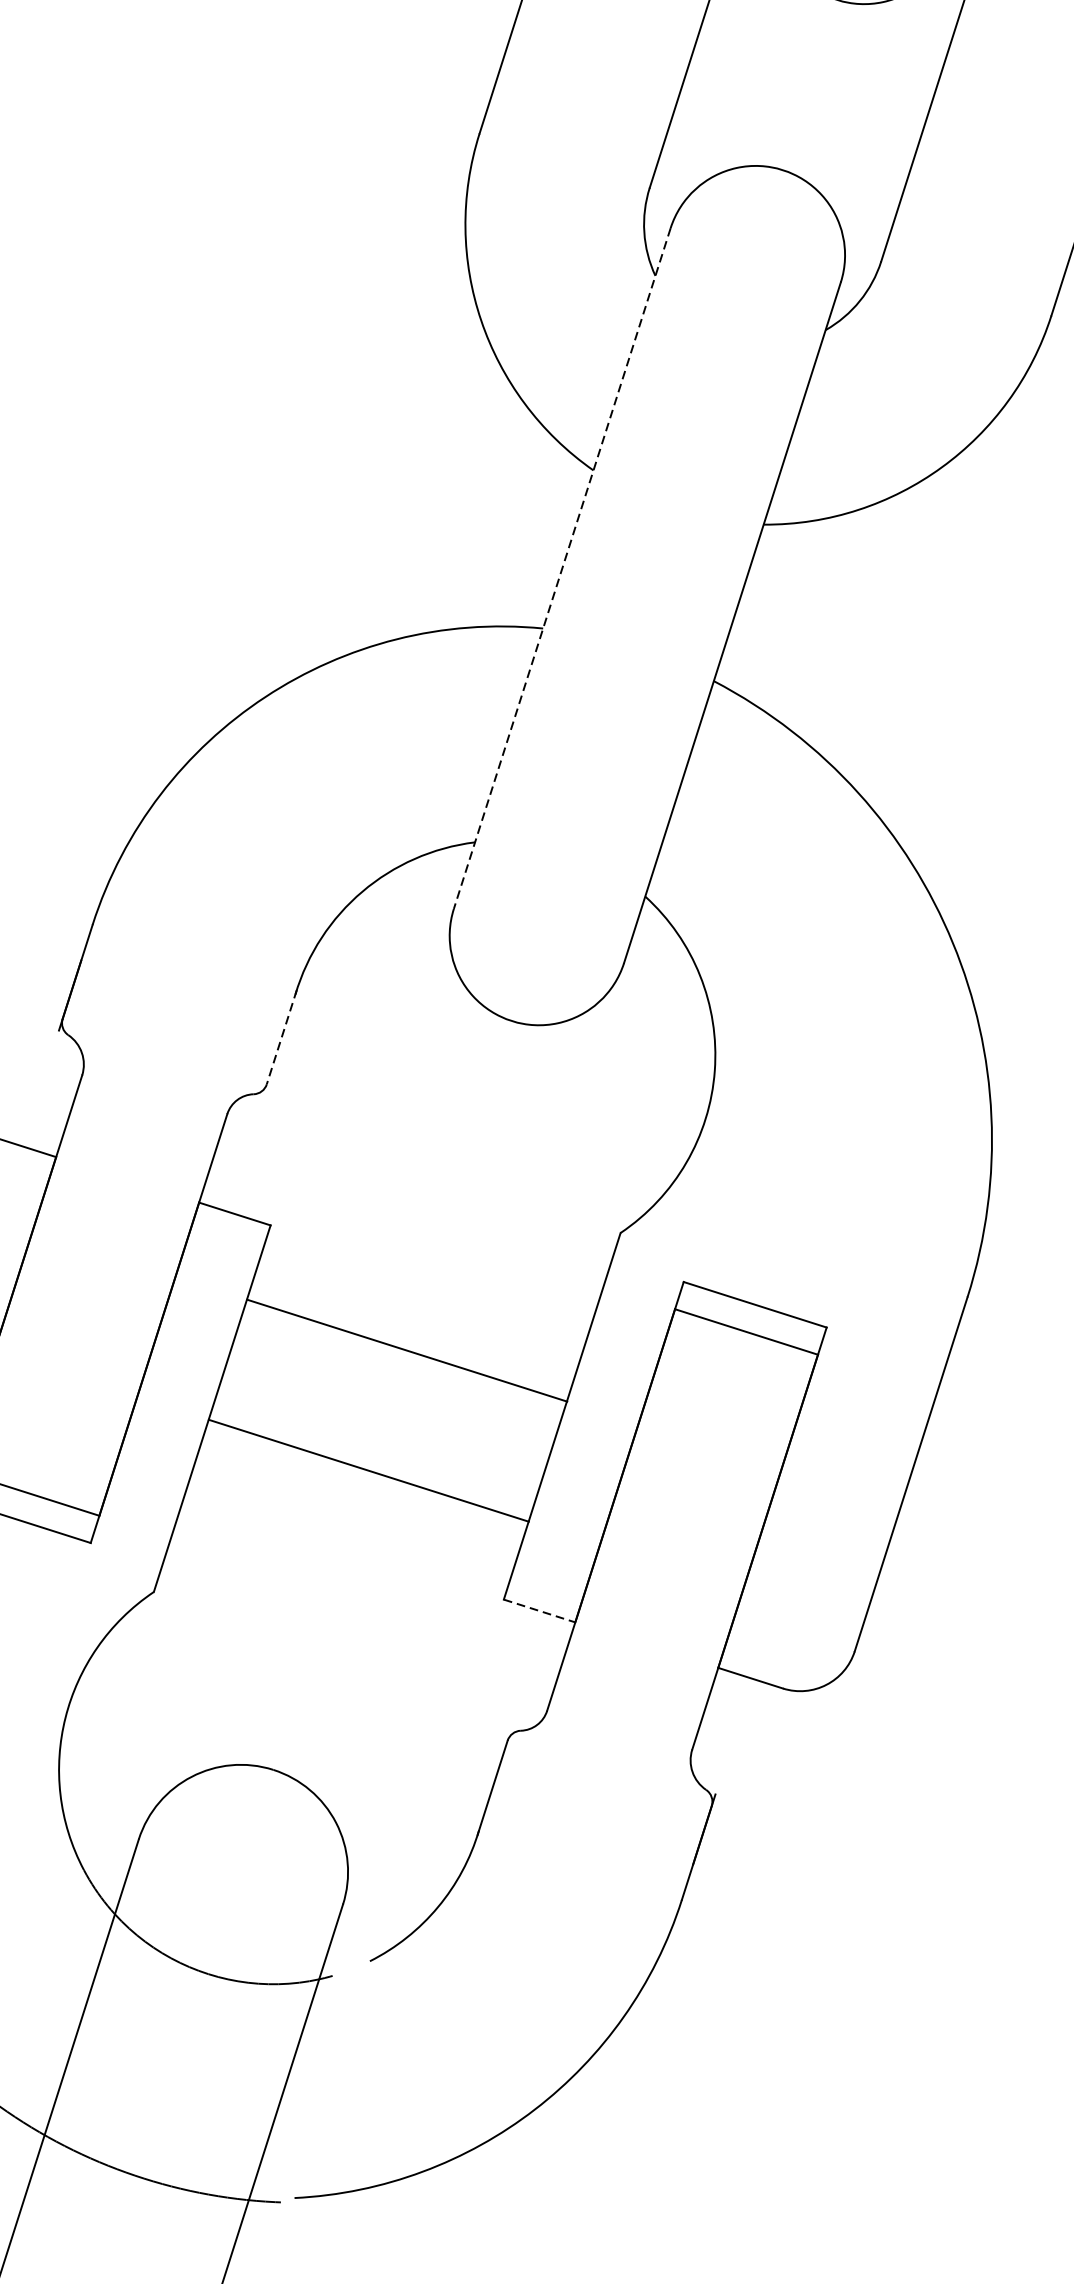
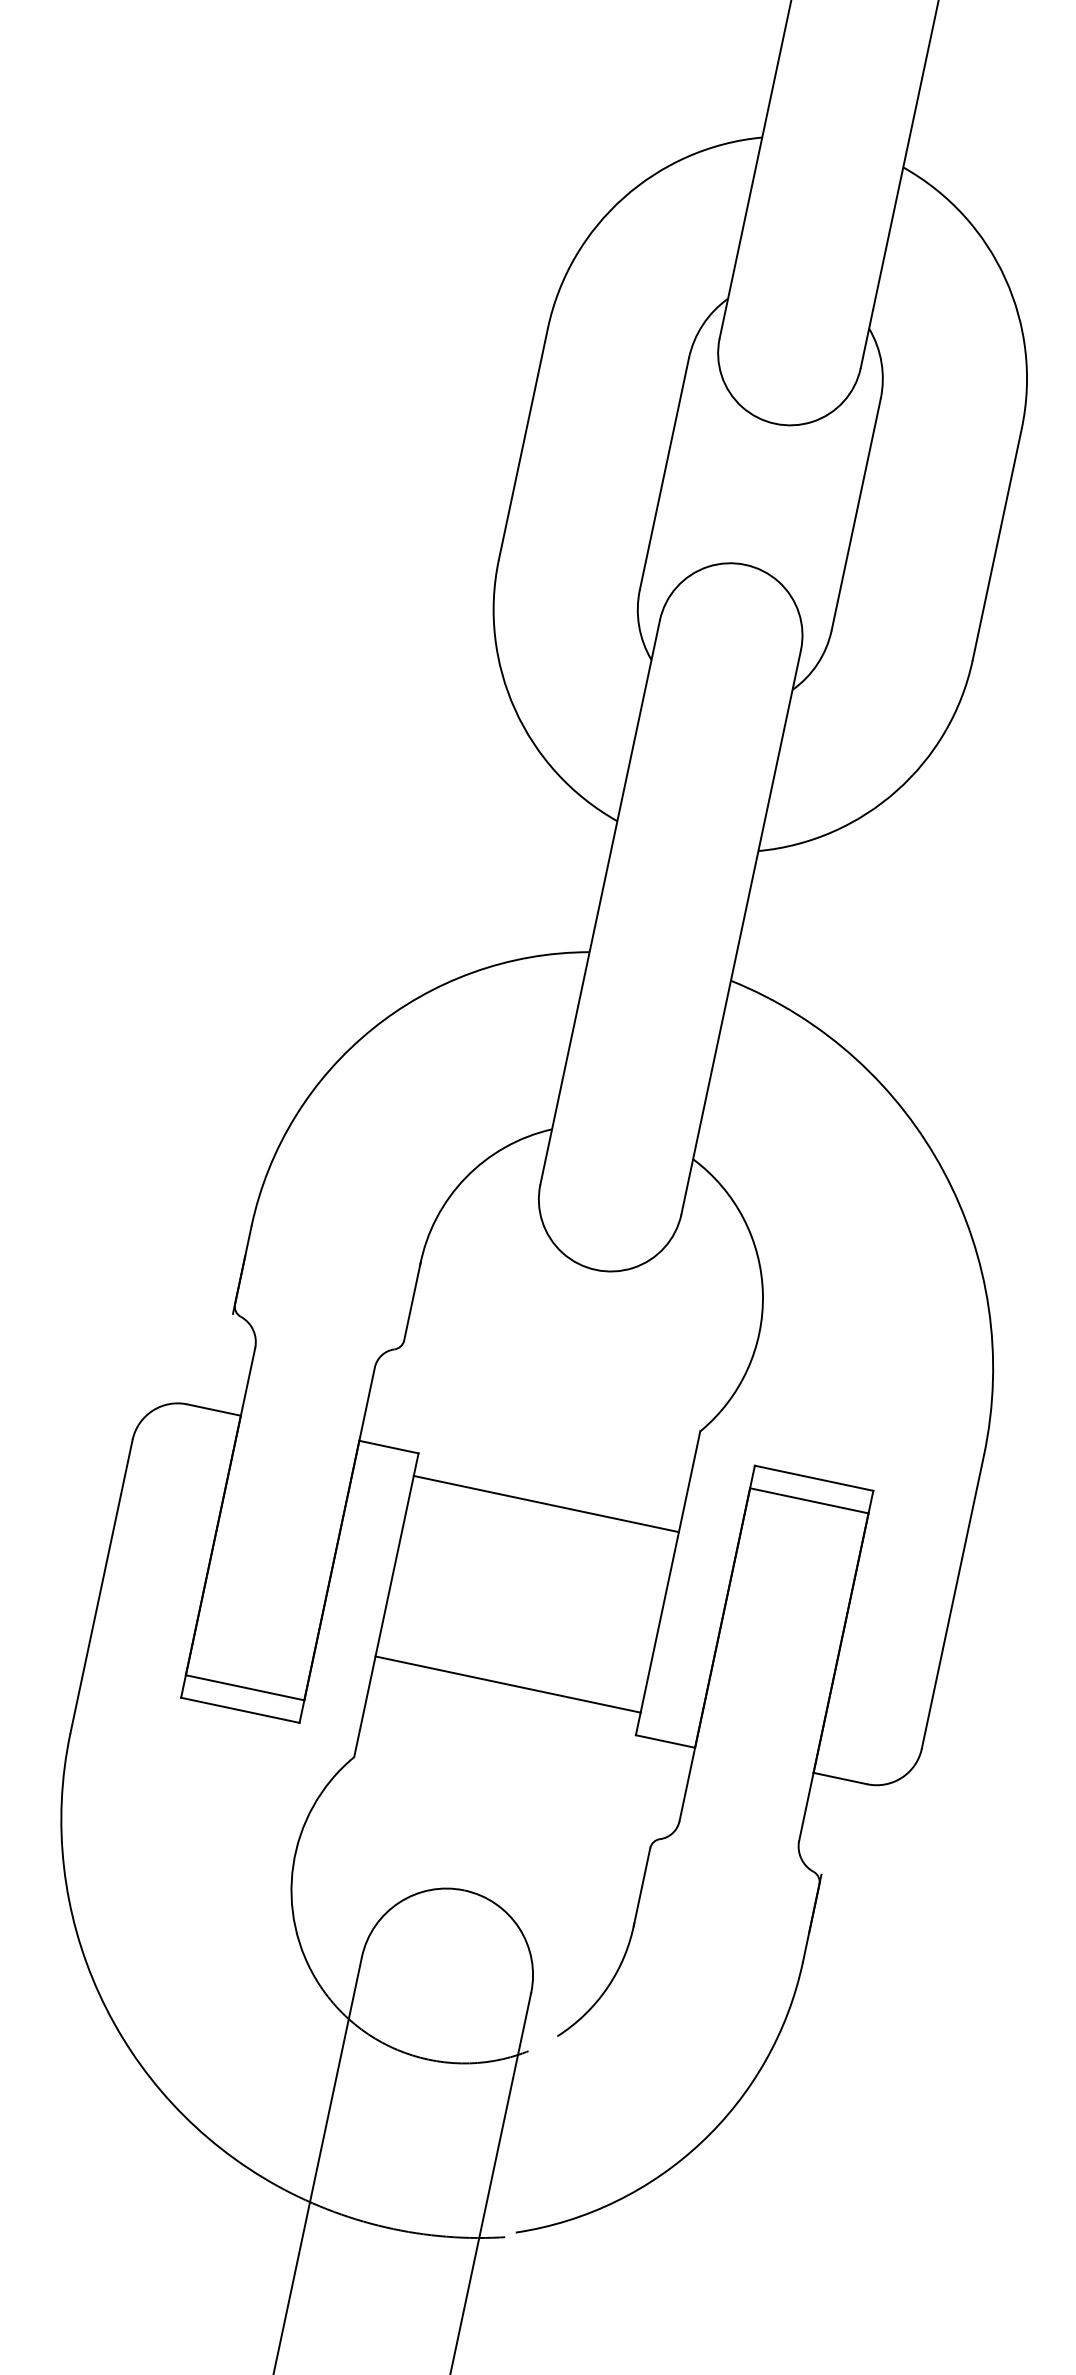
line: (562, 568) -> (600, 902), dashed -> solid
line: (281, 1037) -> (412, 1301), dashed -> solid
line: (406, 1349) -> (545, 1503), moved
line: (368, 1470) -> (507, 1684), moved
line: (539, 1610) -> (665, 1741), dashed -> solid

